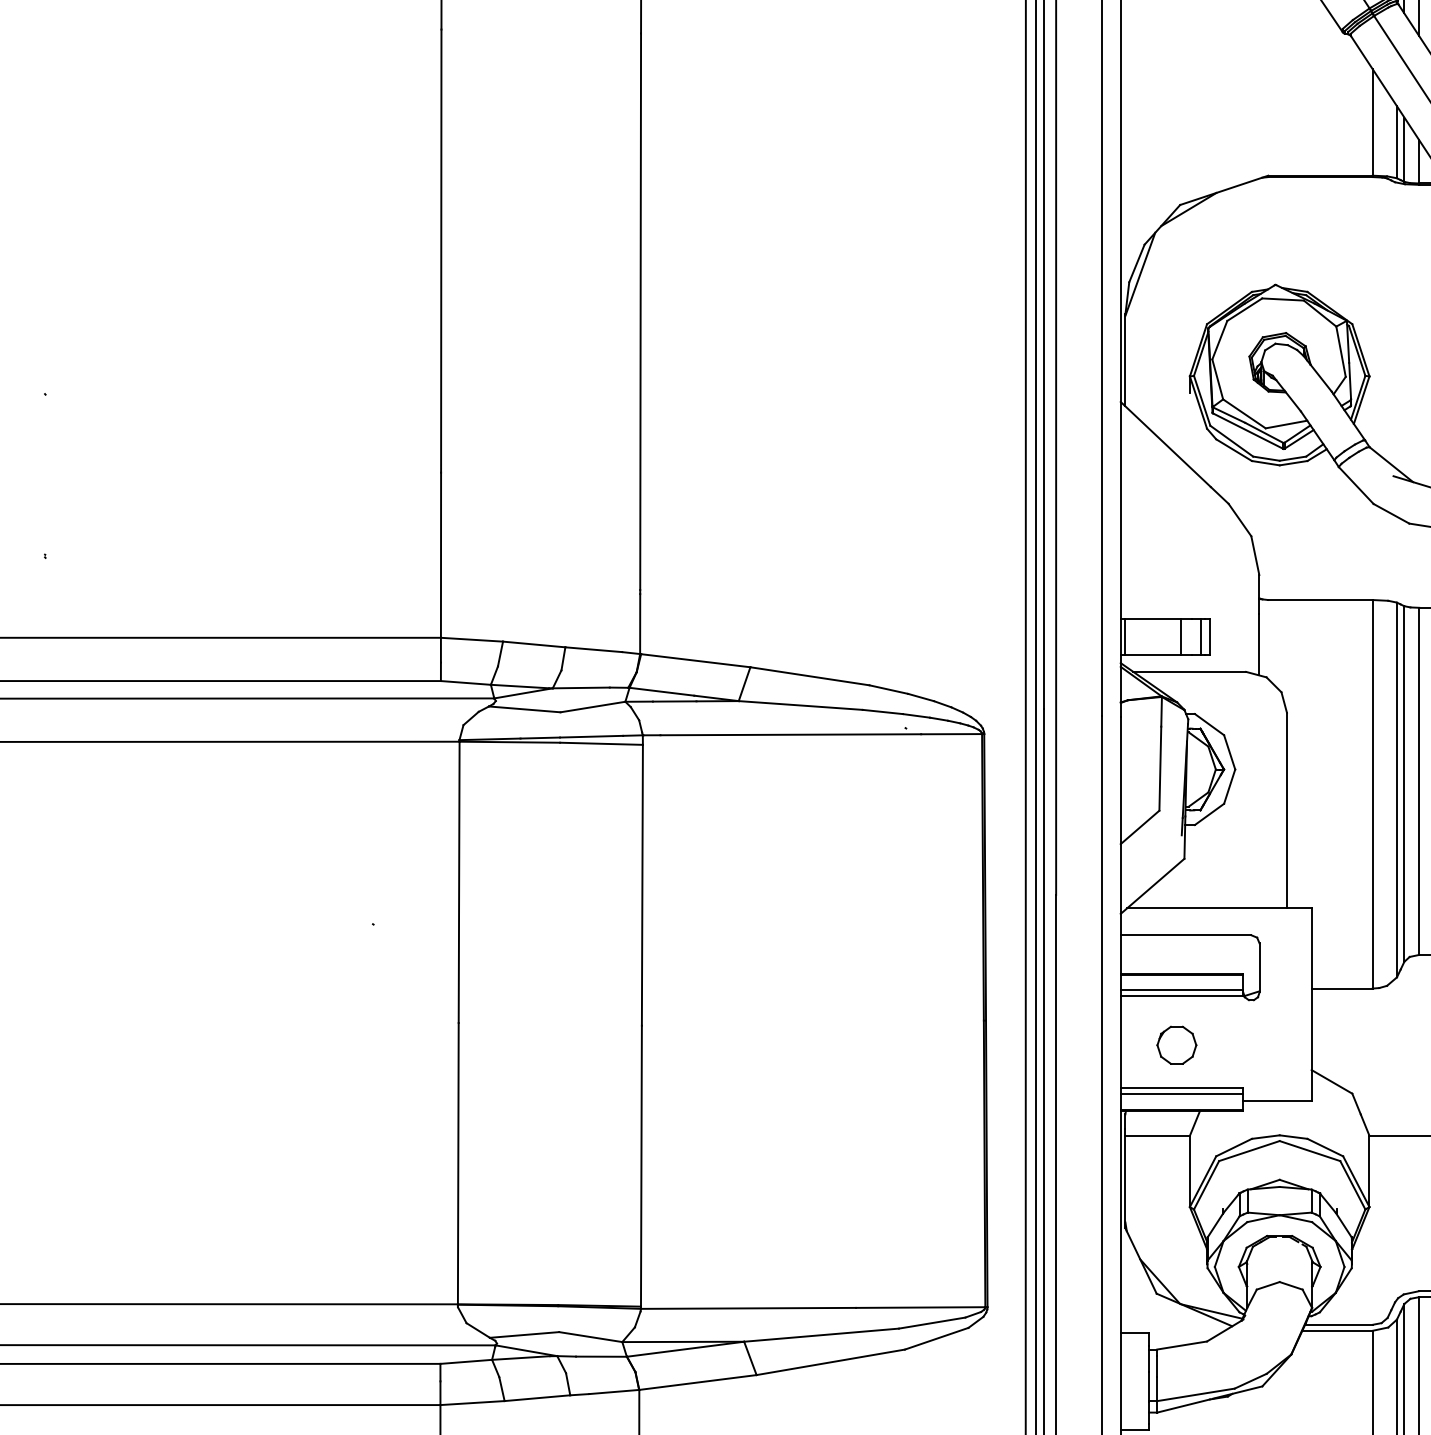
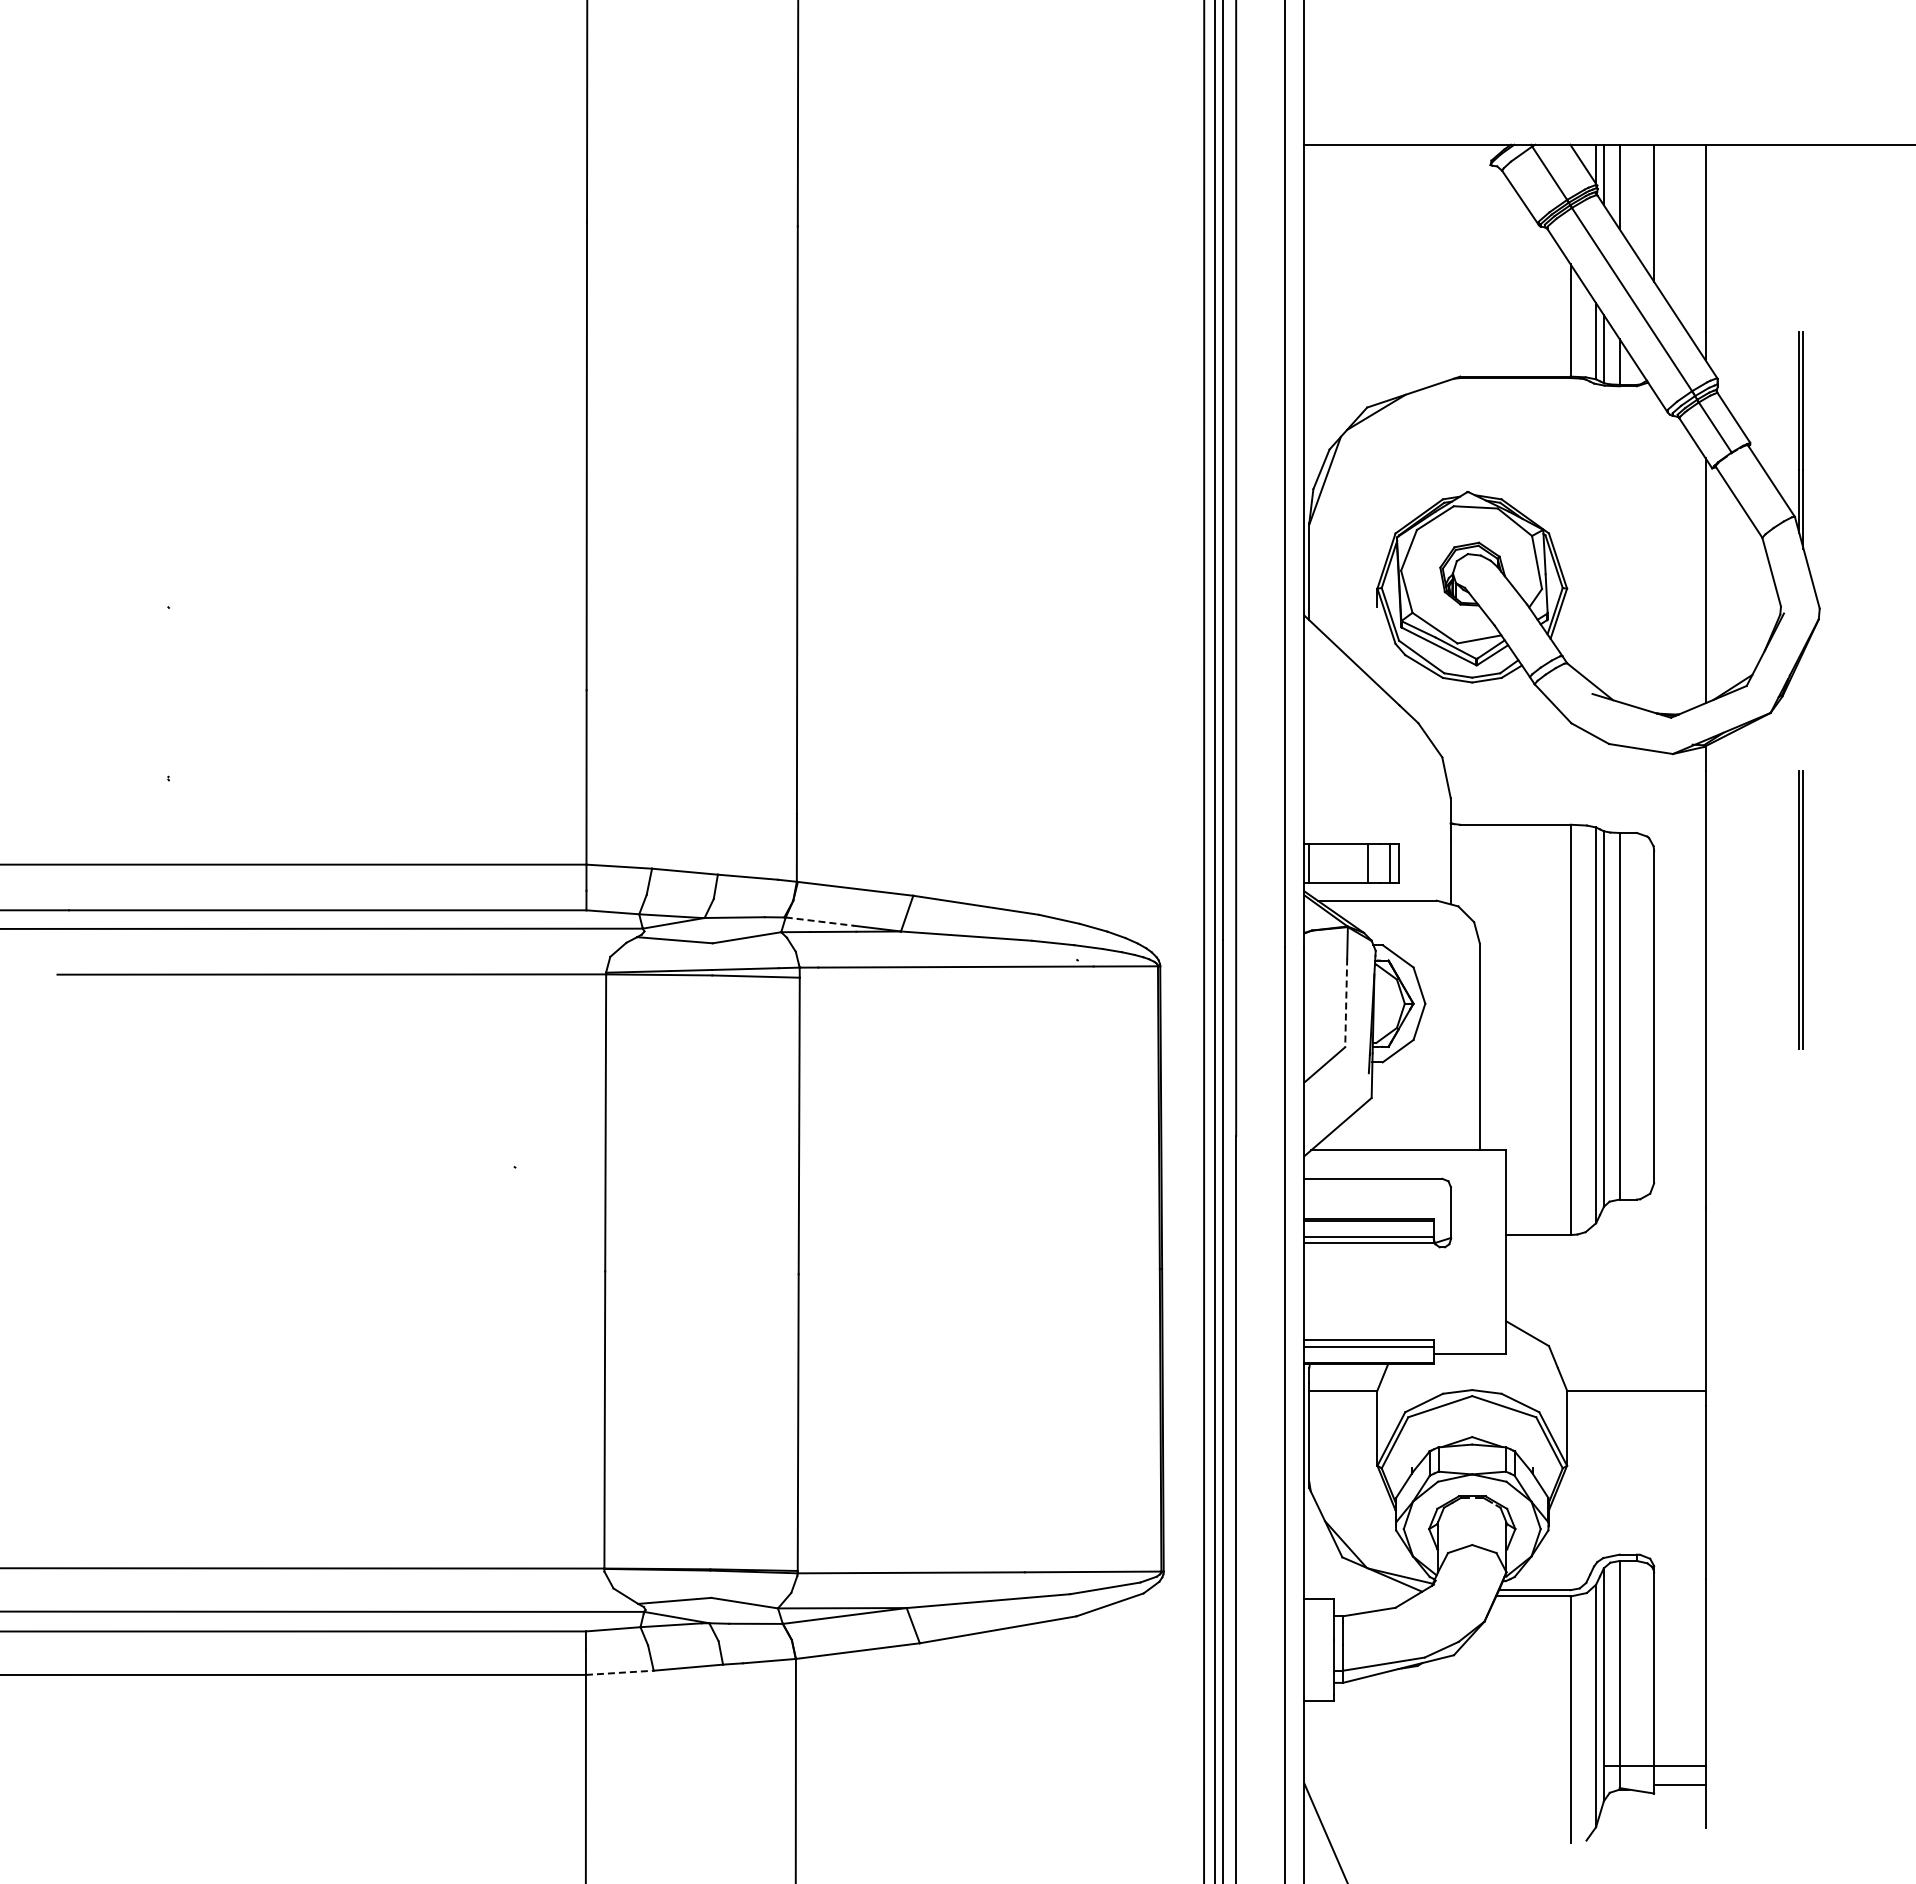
line: (662, 691) -> (820, 921), solid -> dashed
line: (1160, 769) -> (1346, 1003), solid -> dashed
part: (1176, 1044) -> (1363, 1294), removed
line: (472, 1402) -> (619, 1672), solid -> dashed

